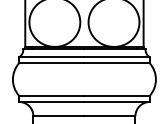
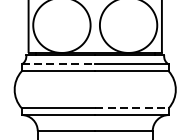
line: (51, 57) -> (58, 64), solid -> dashed
line: (117, 95) -> (132, 107), solid -> dashed

